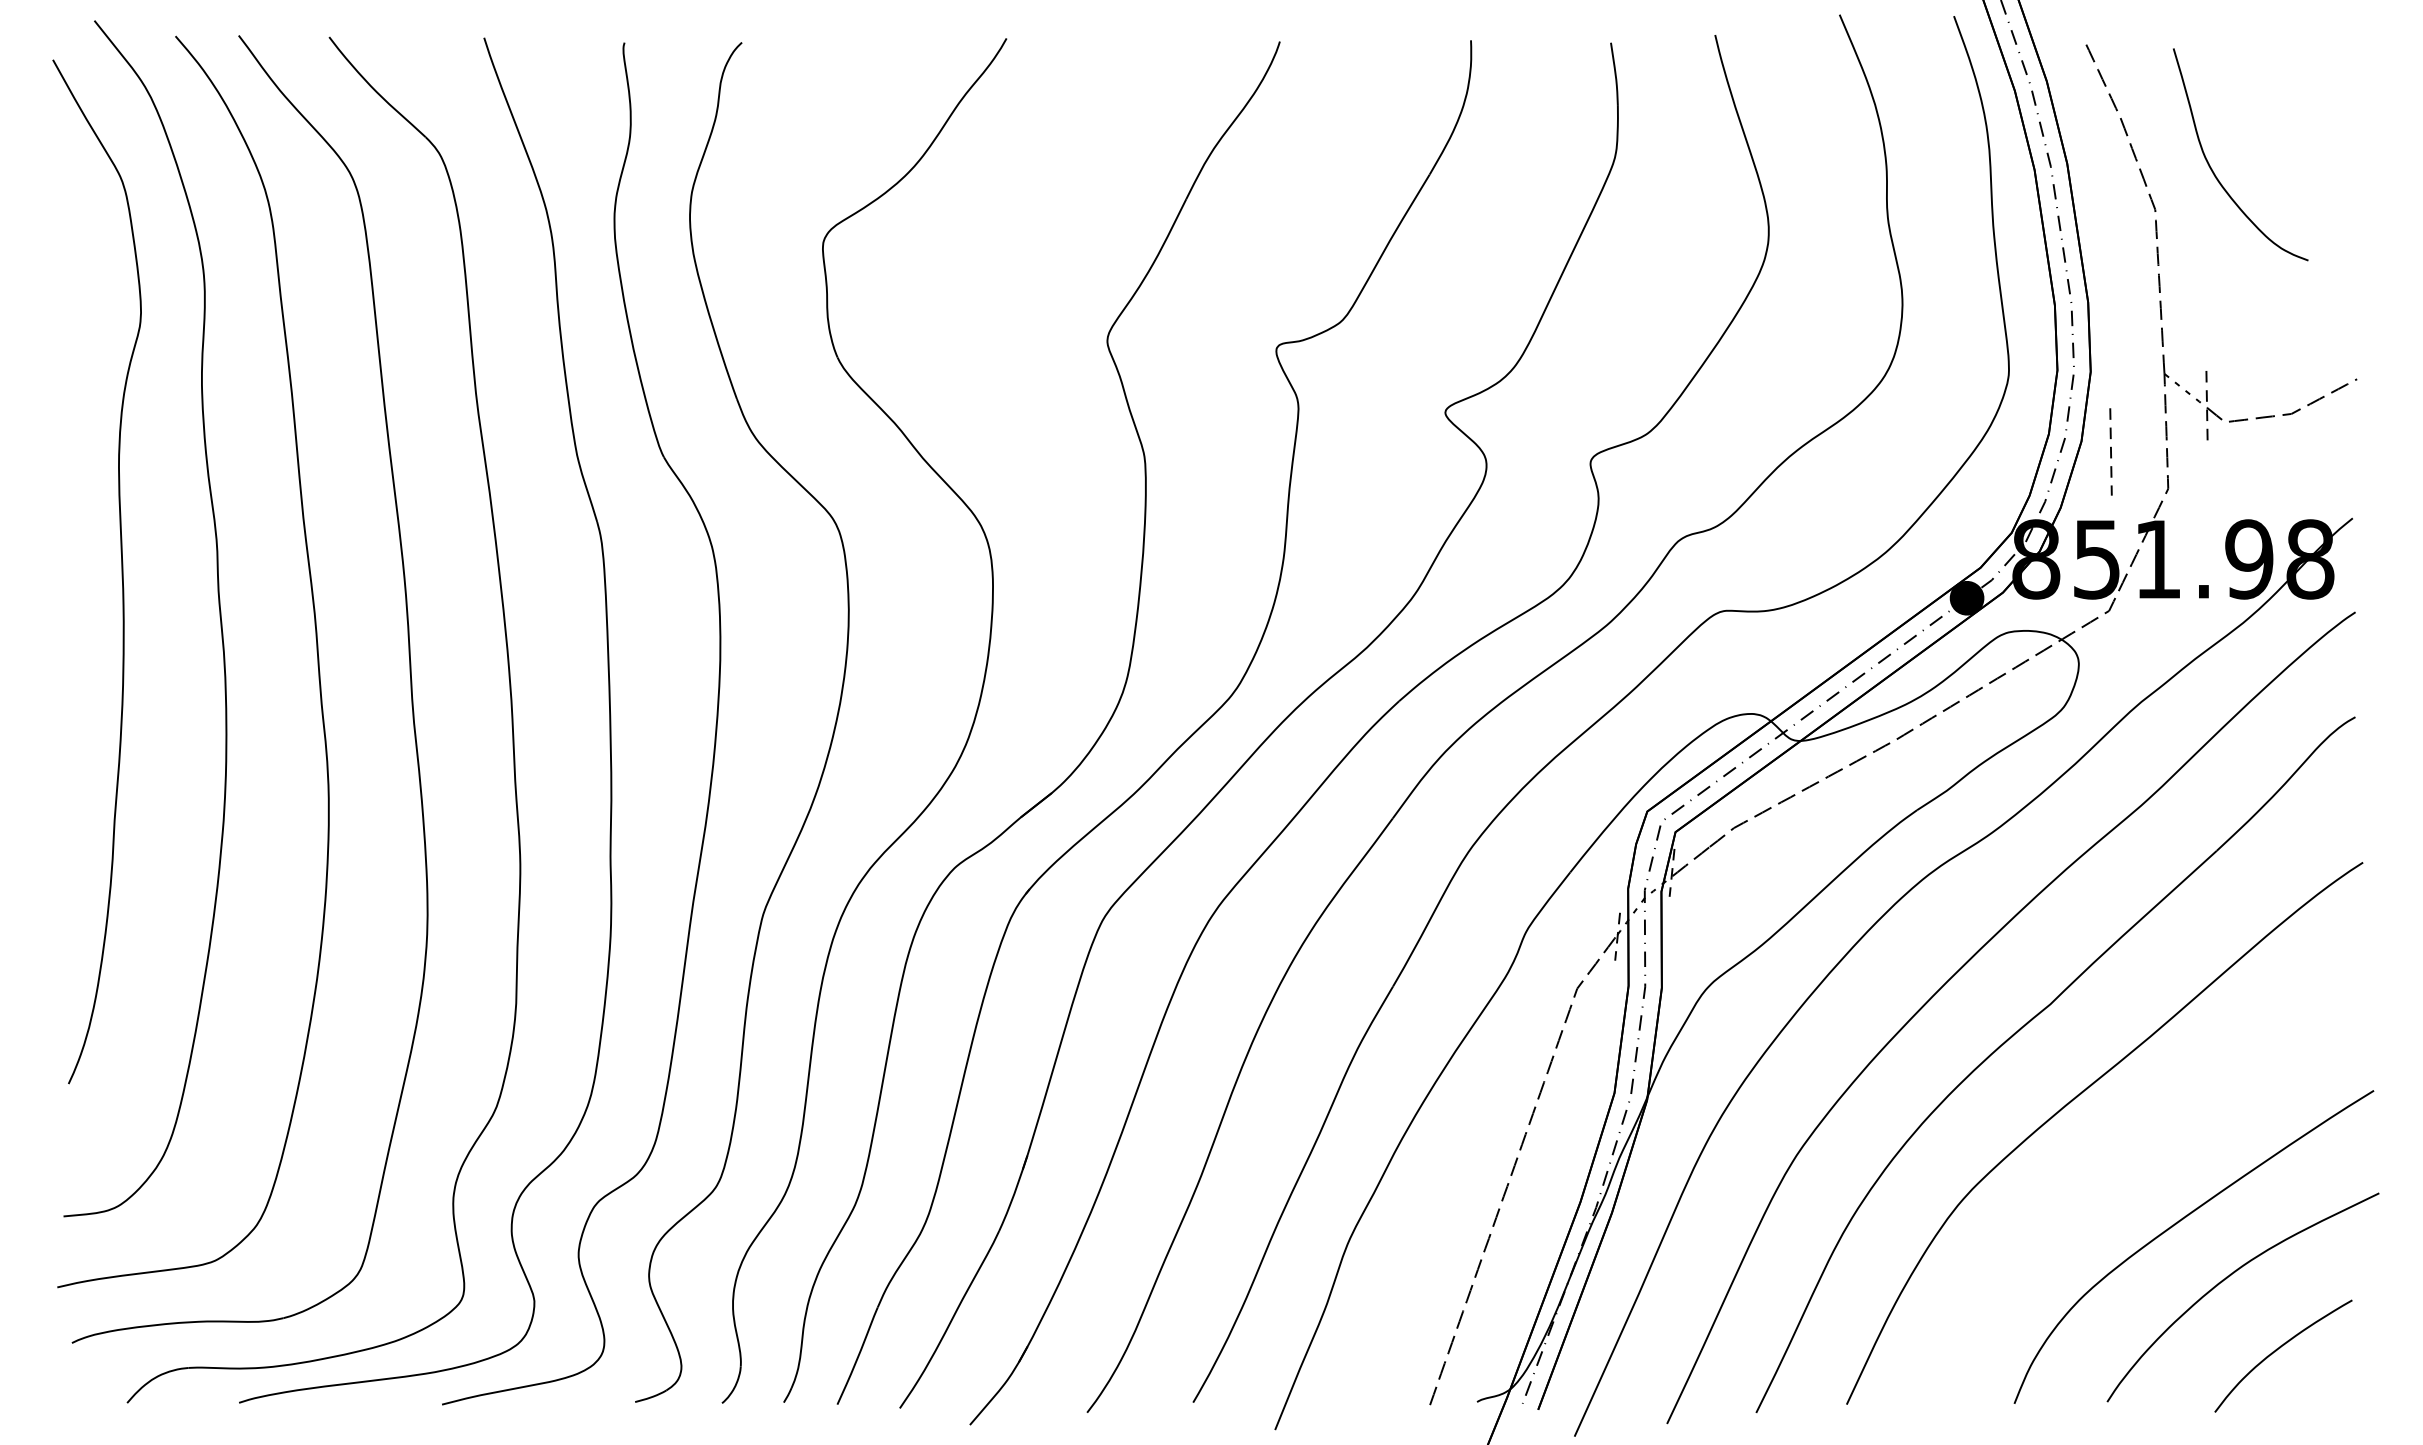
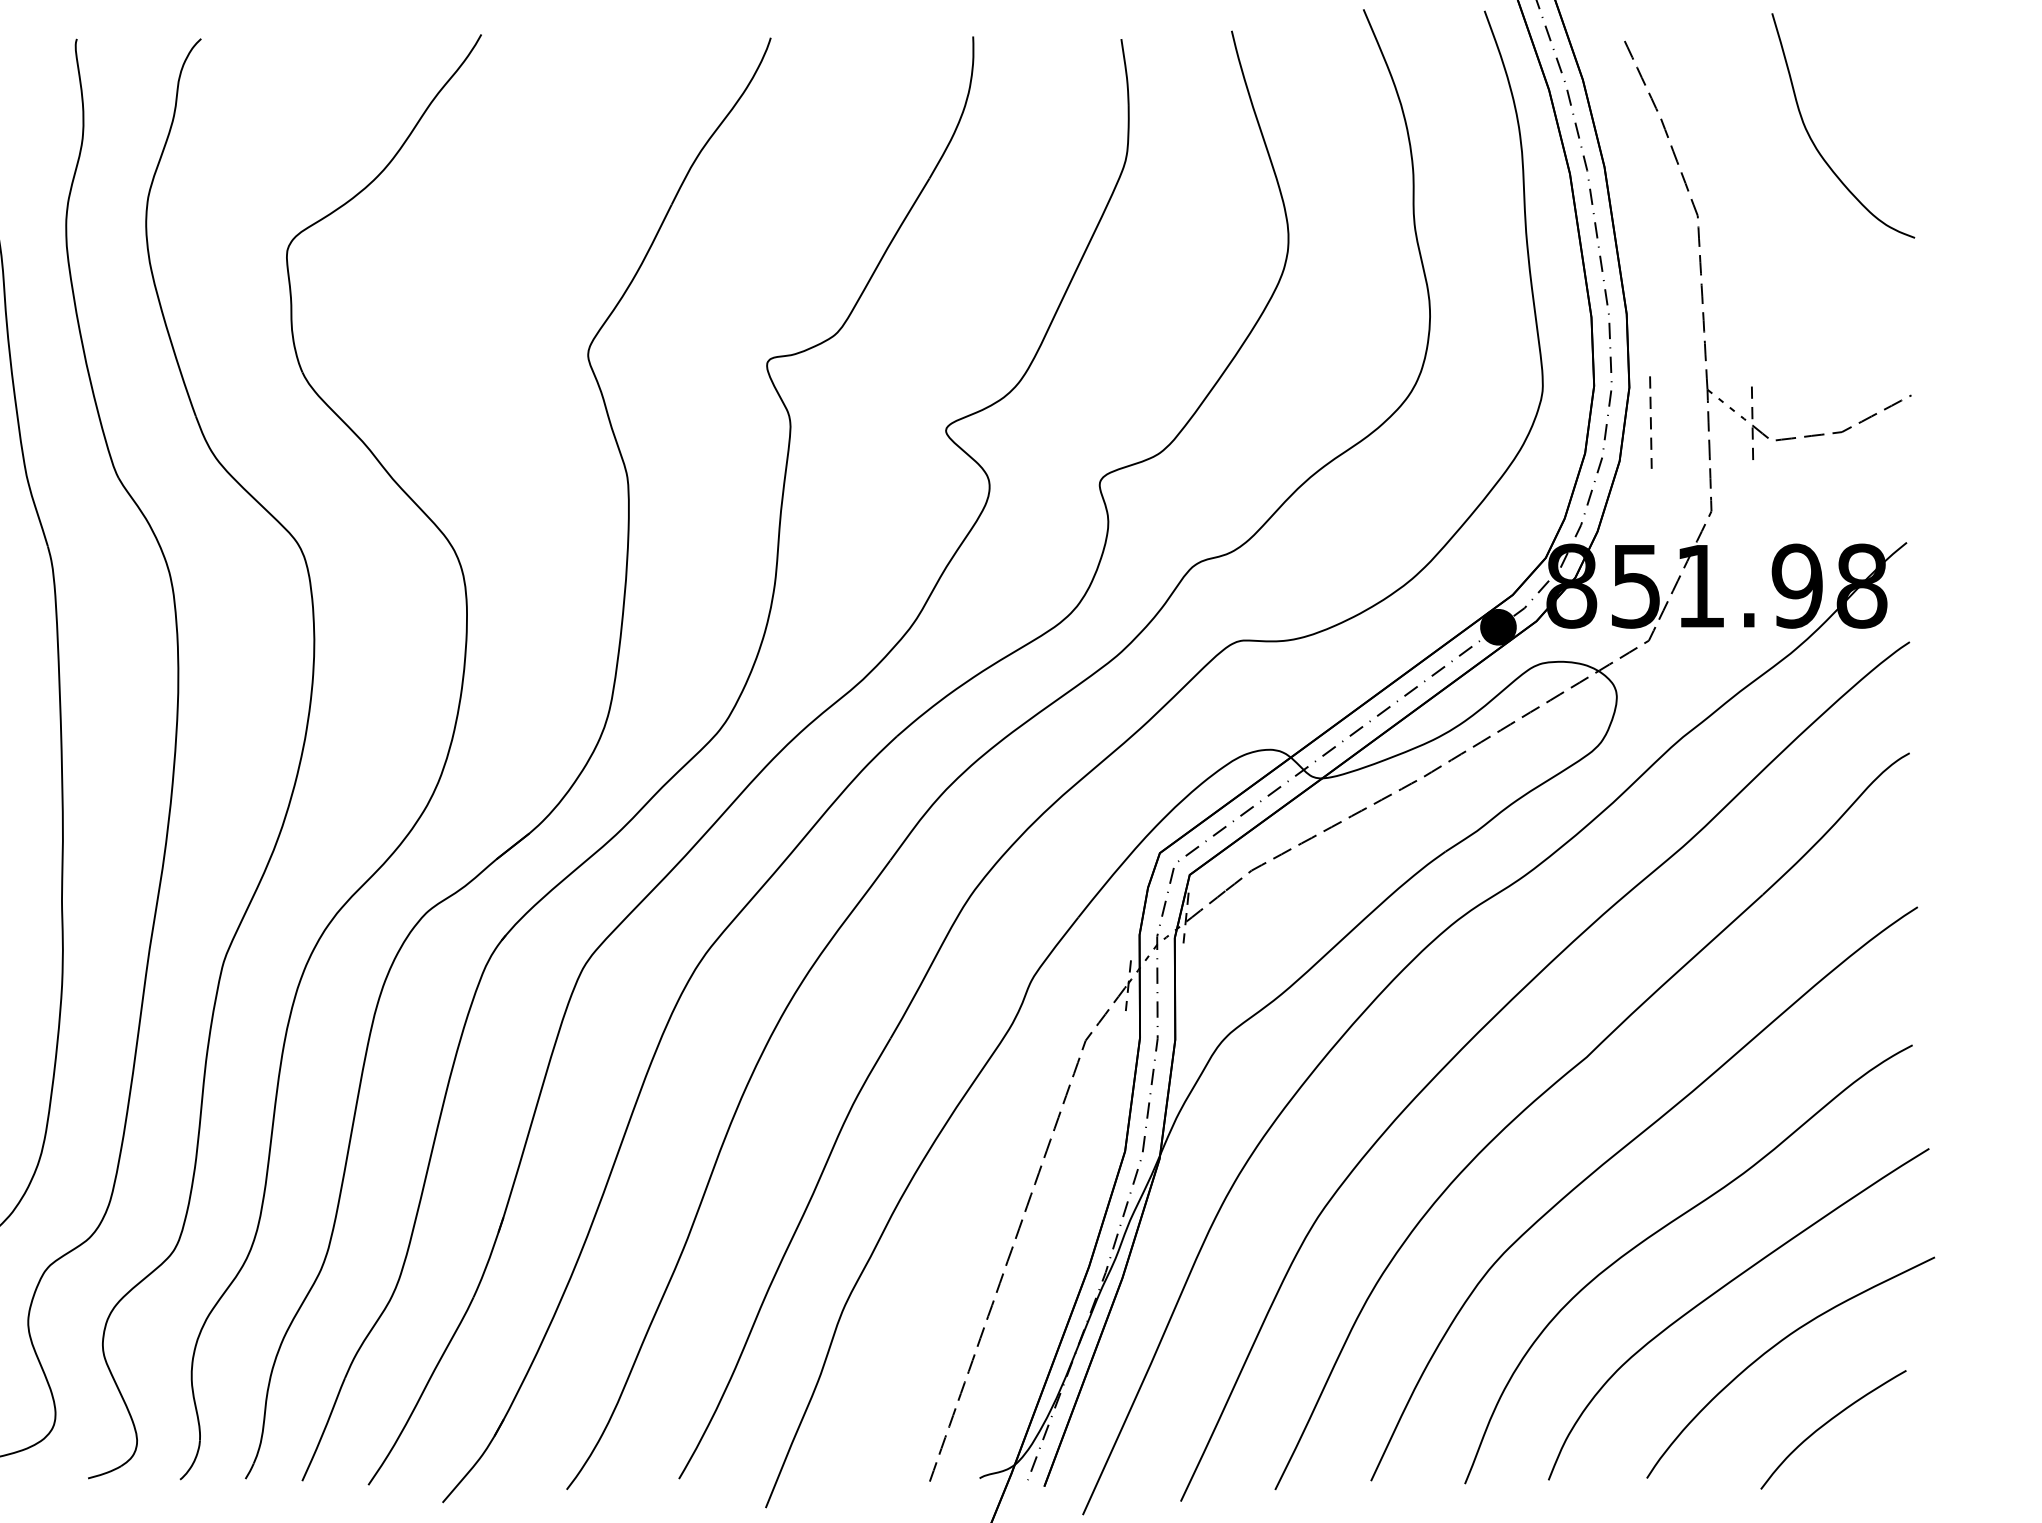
curve: (2213, 170) -> (1814, 142), moved
line: (2110, 451) -> (1650, 422), moved
curve: (2124, 1165) -> (1665, 1227), added

